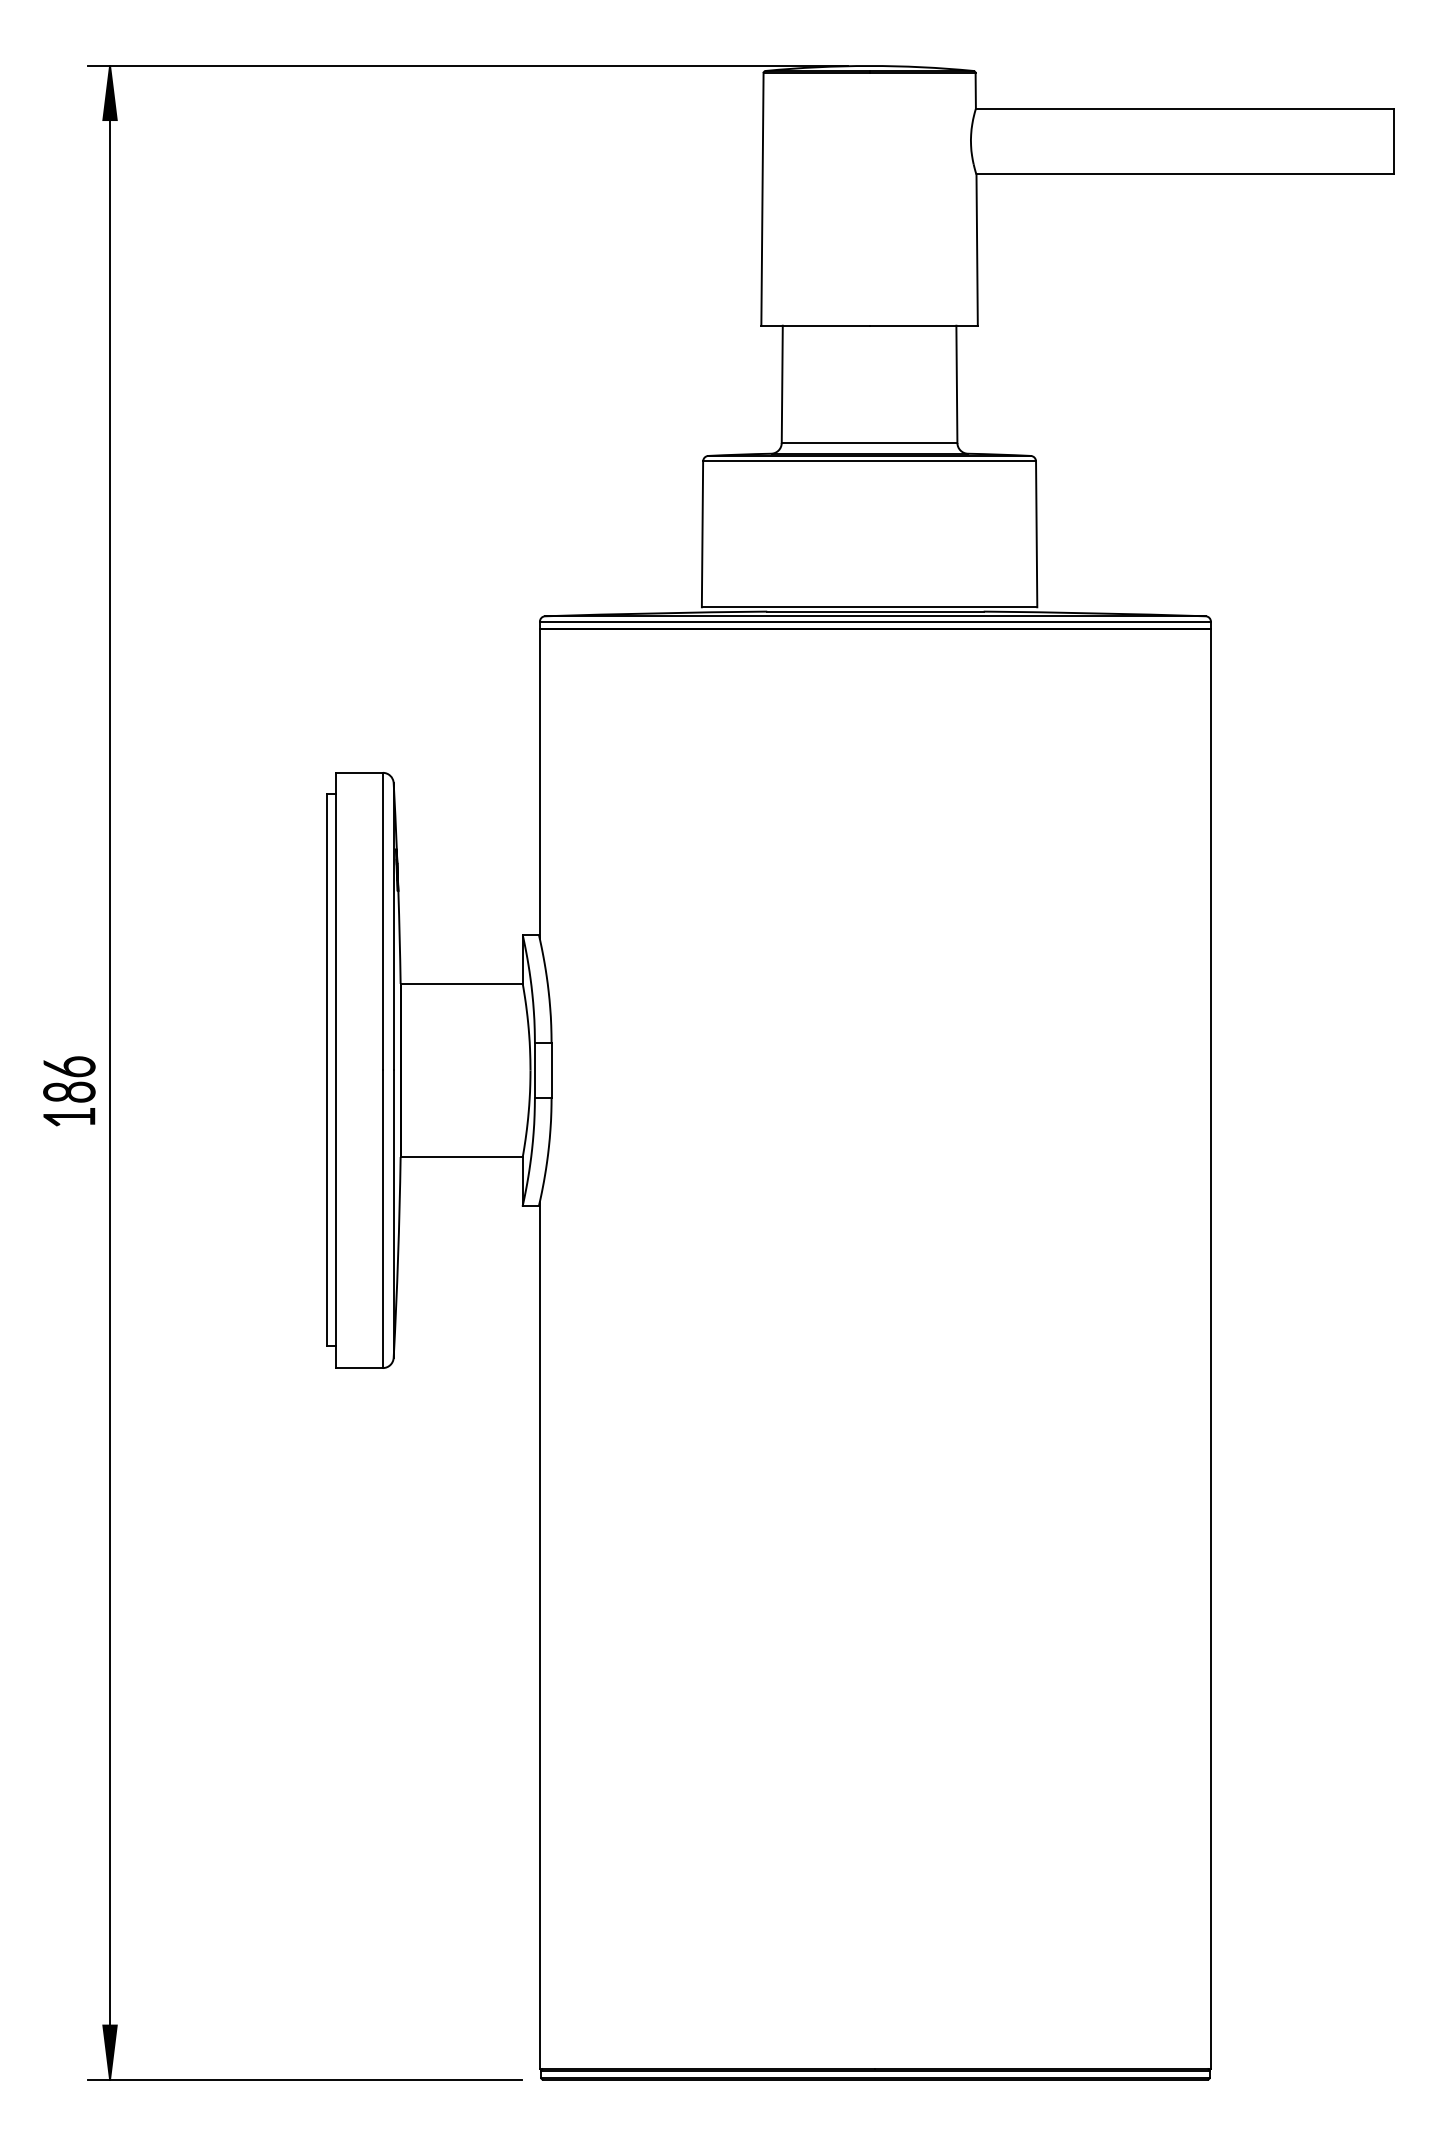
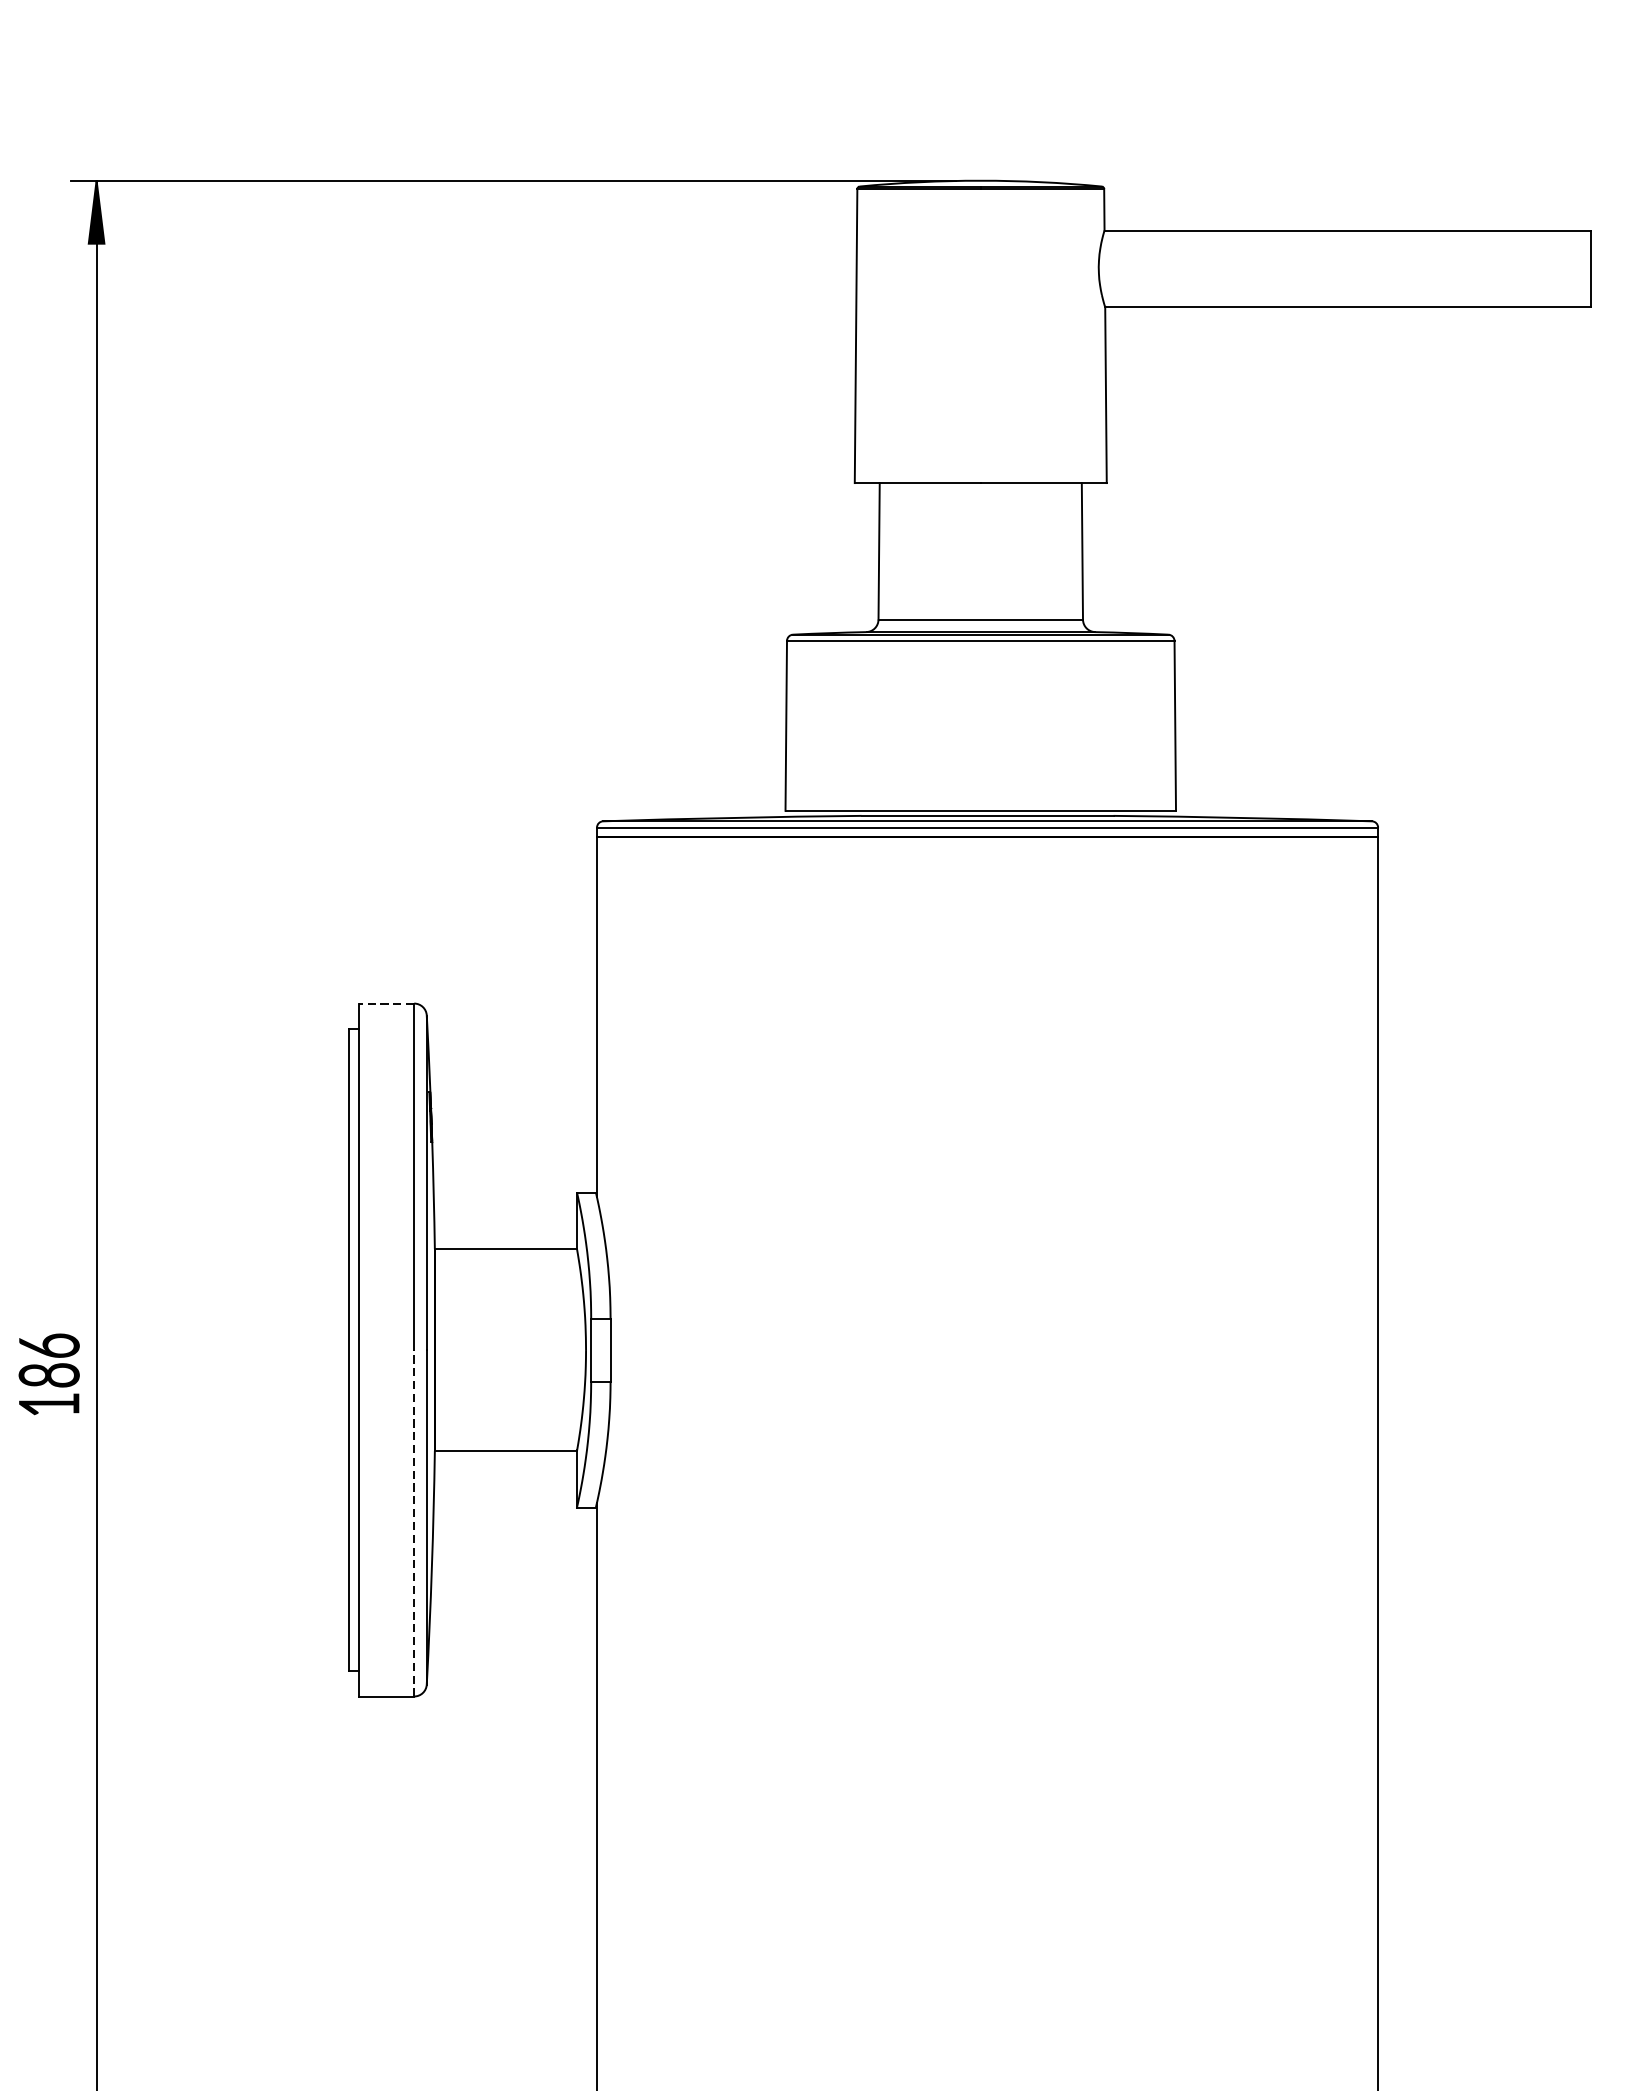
line: (359, 772) -> (386, 1003), solid -> dashed
line: (382, 1219) -> (413, 1523), solid -> dashed

